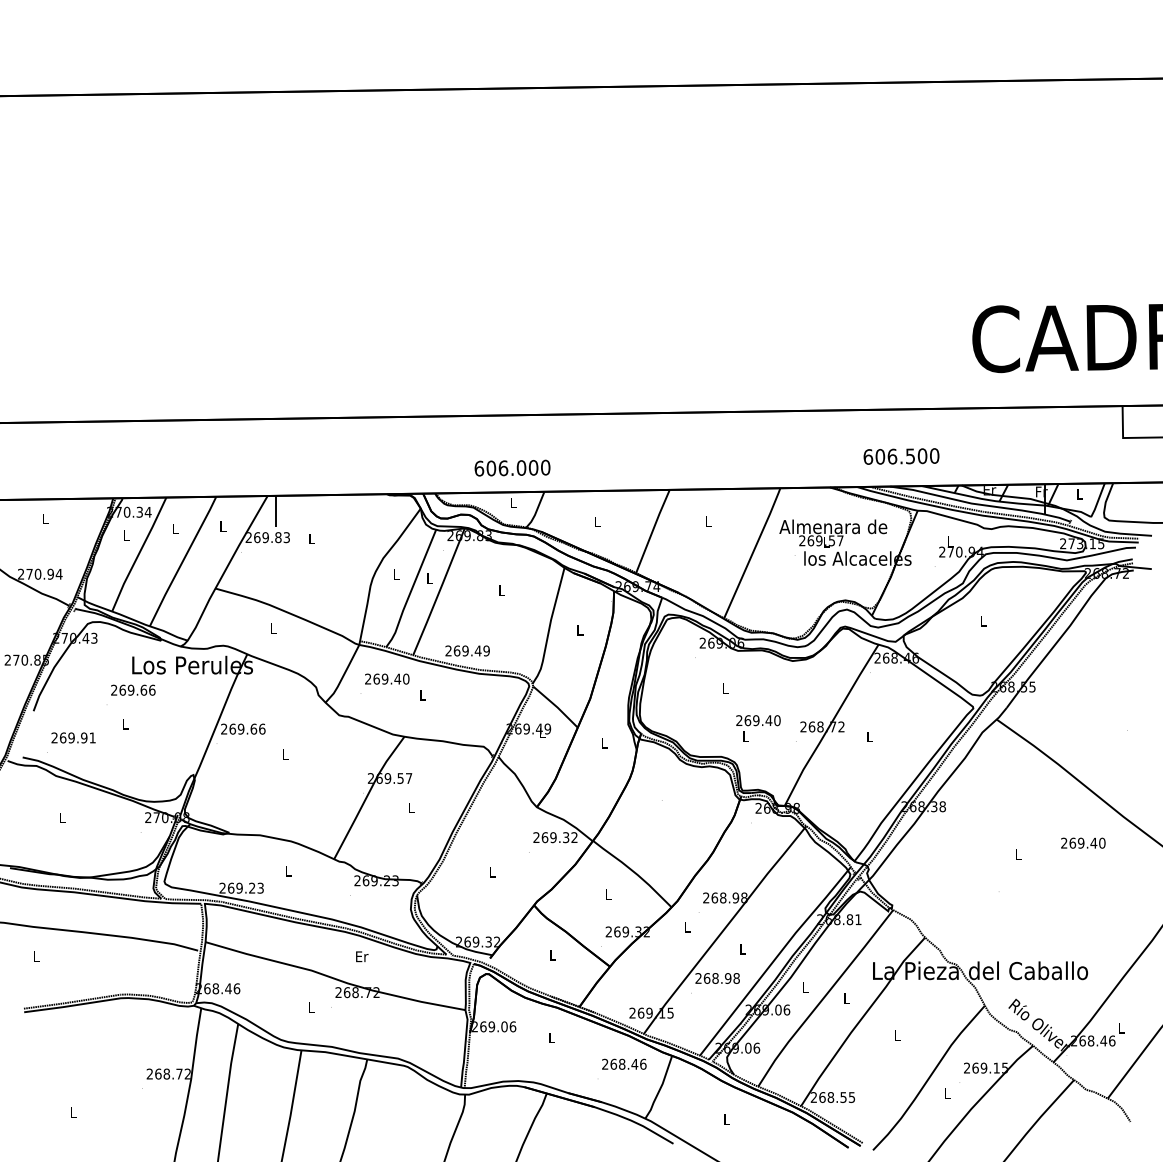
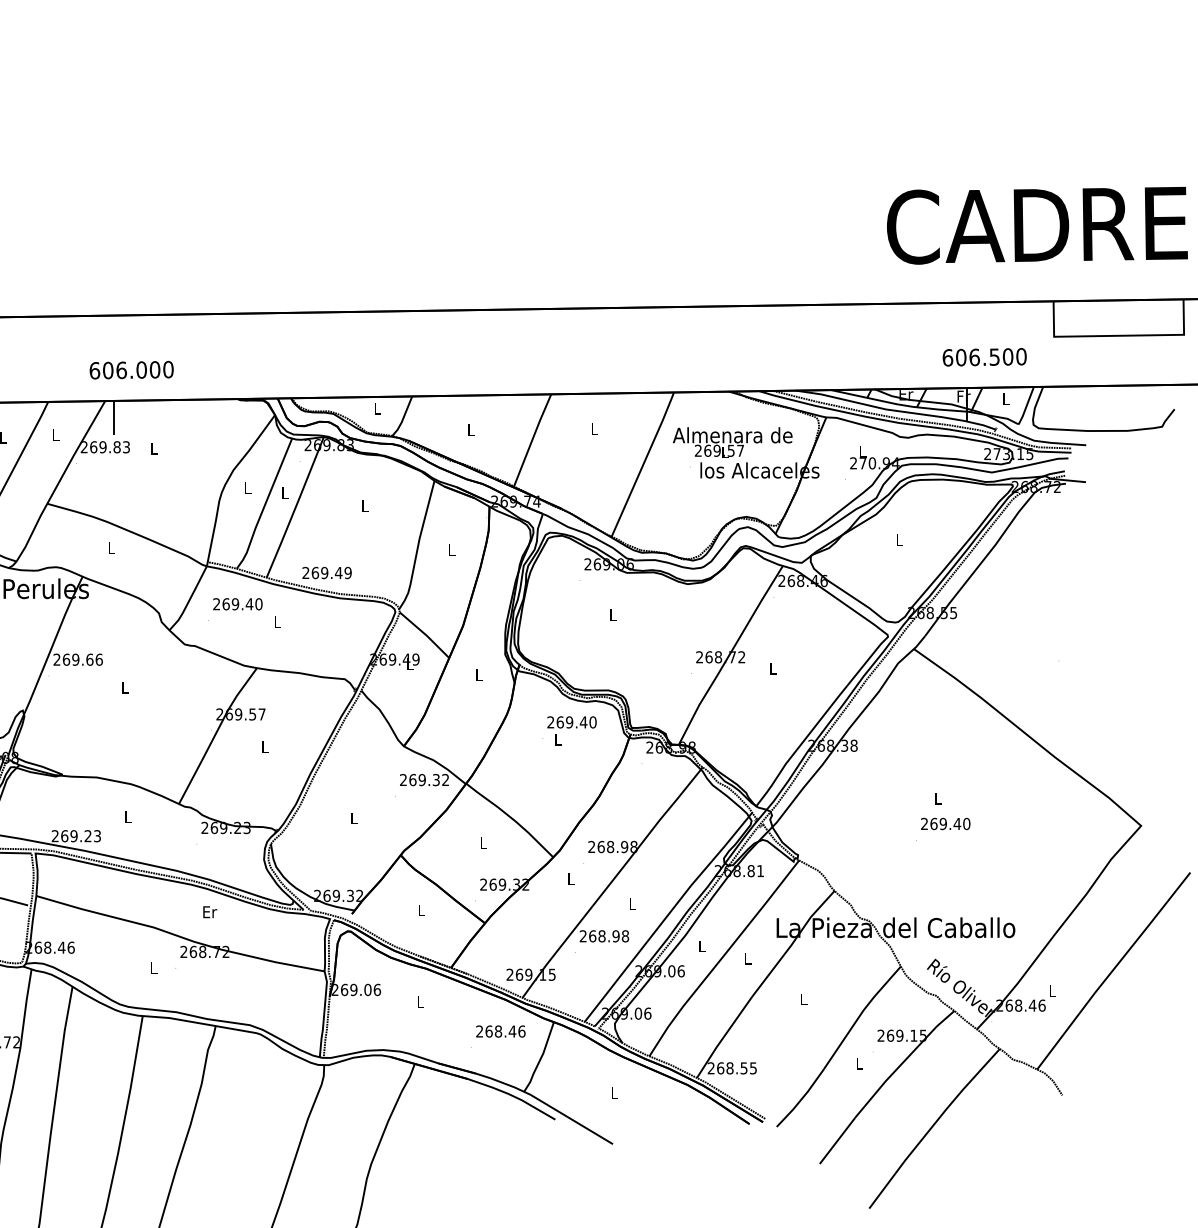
text: (901, 456) -> (984, 357), moved
text: (512, 467) -> (131, 369), moved
text: (758, 728) -> (572, 731), moved
text: (1083, 842) -> (945, 823), moved

